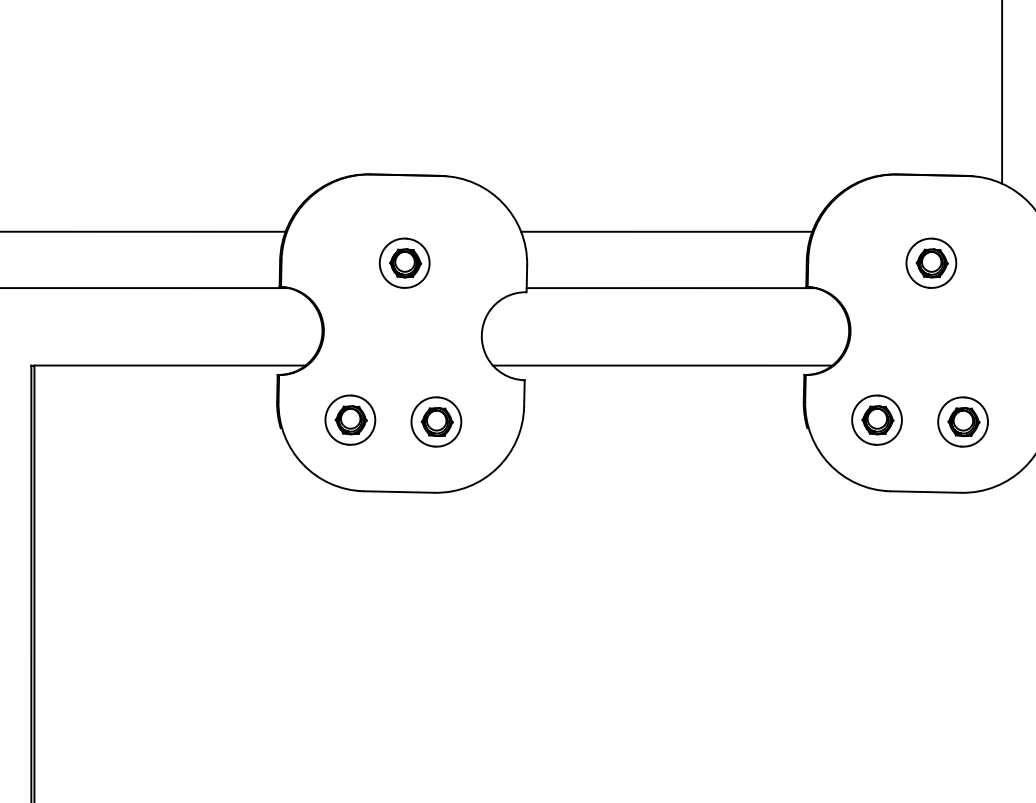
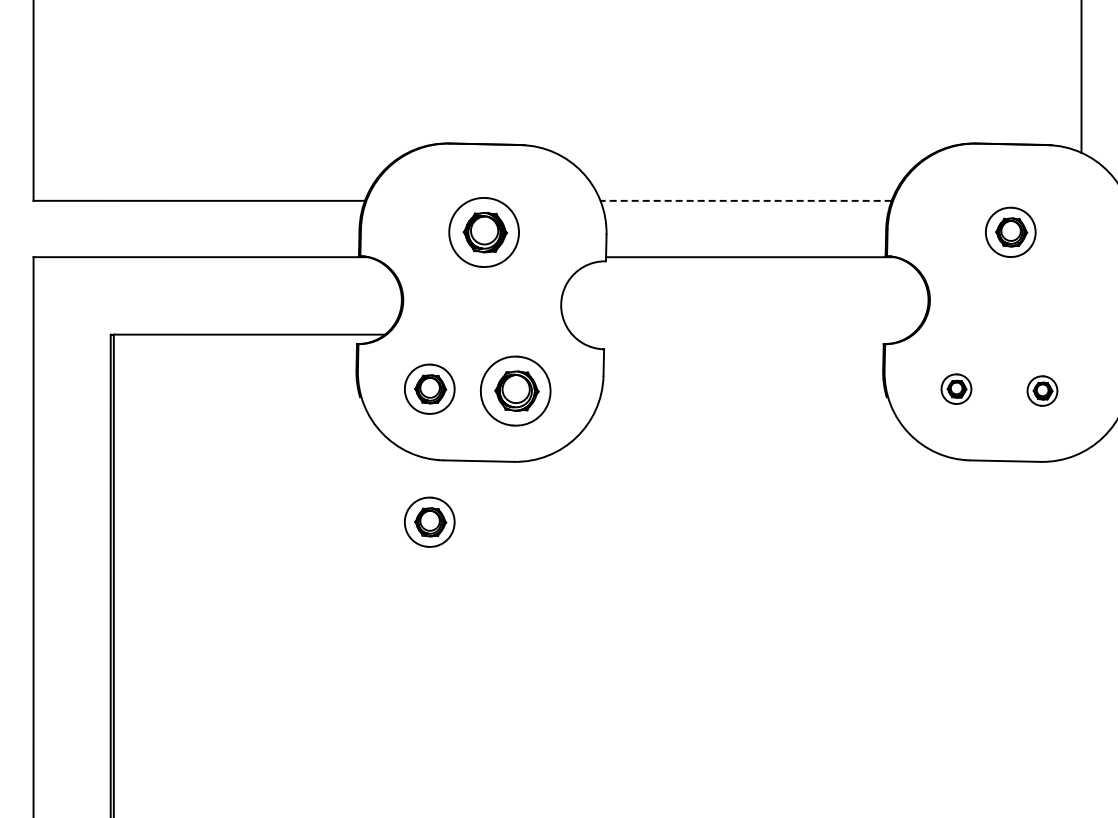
line: (667, 231) -> (746, 200), solid -> dashed
part: (404, 262) -> (483, 231), size x1.4
line: (662, 365) -> (741, 334), removed
part: (877, 419) -> (956, 388), size x0.6
part: (436, 421) -> (515, 390), size x1.4
part: (963, 421) -> (1042, 390), size x0.6
part: (350, 552) -> (429, 521), added

